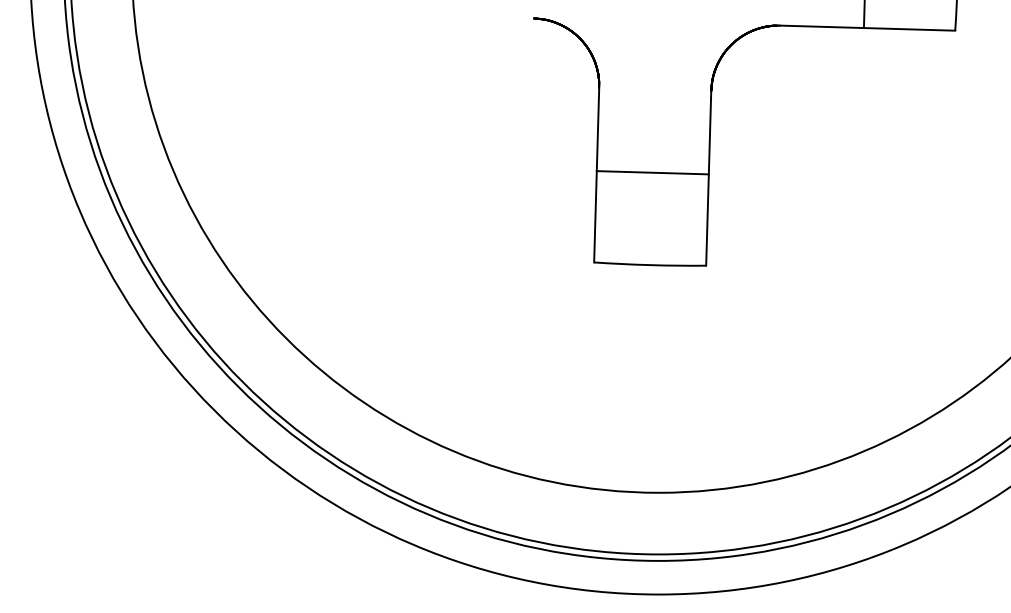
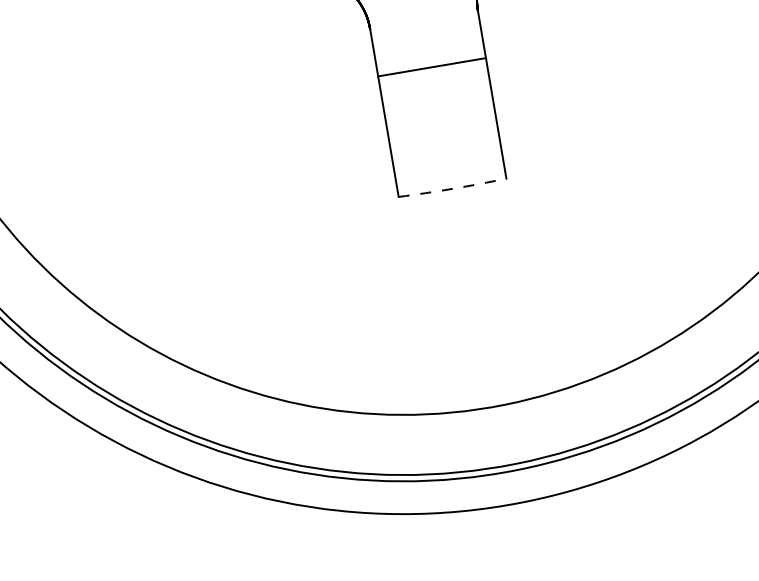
line: (652, 172) -> (431, 67), moved
arc: (650, 265) -> (453, 189), solid -> dashed

